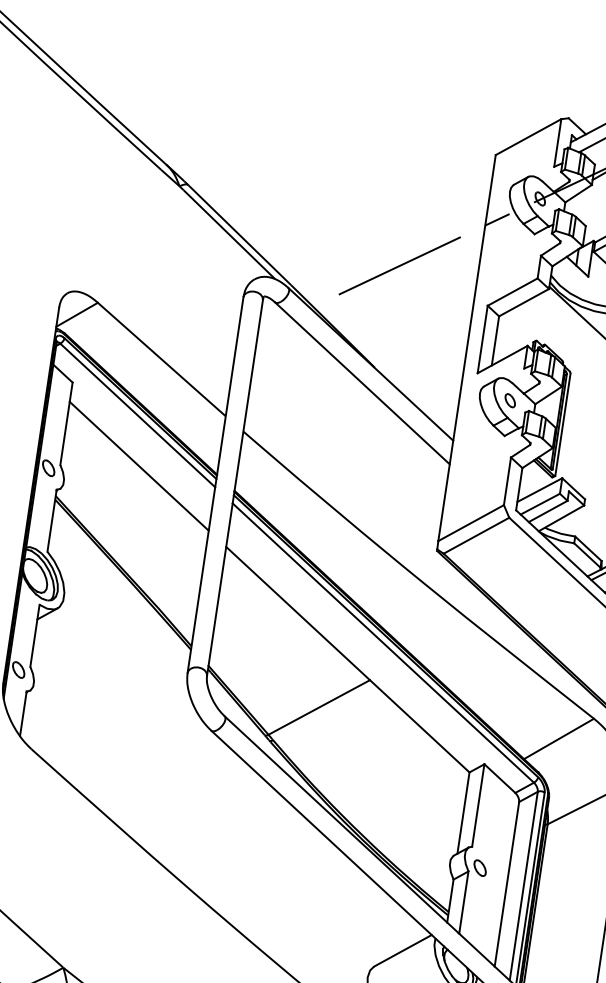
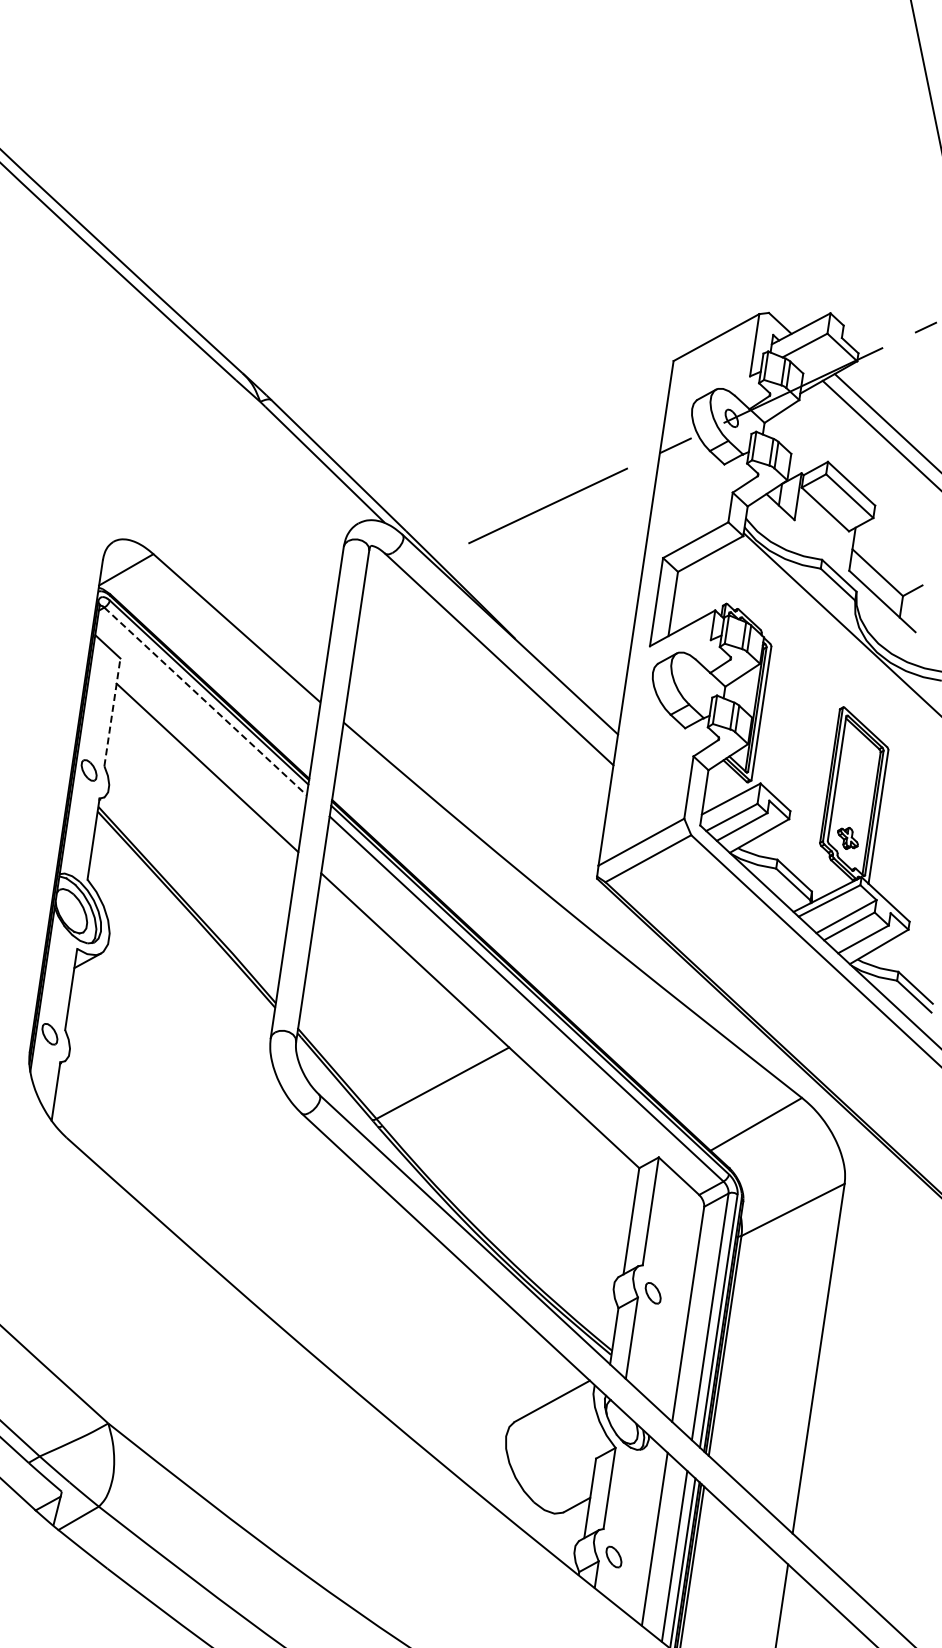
part: (510, 400) -> (692, 681), removed
line: (137, 415) -> (205, 701), solid -> dashed
line: (66, 423) -> (112, 711), solid -> dashed

